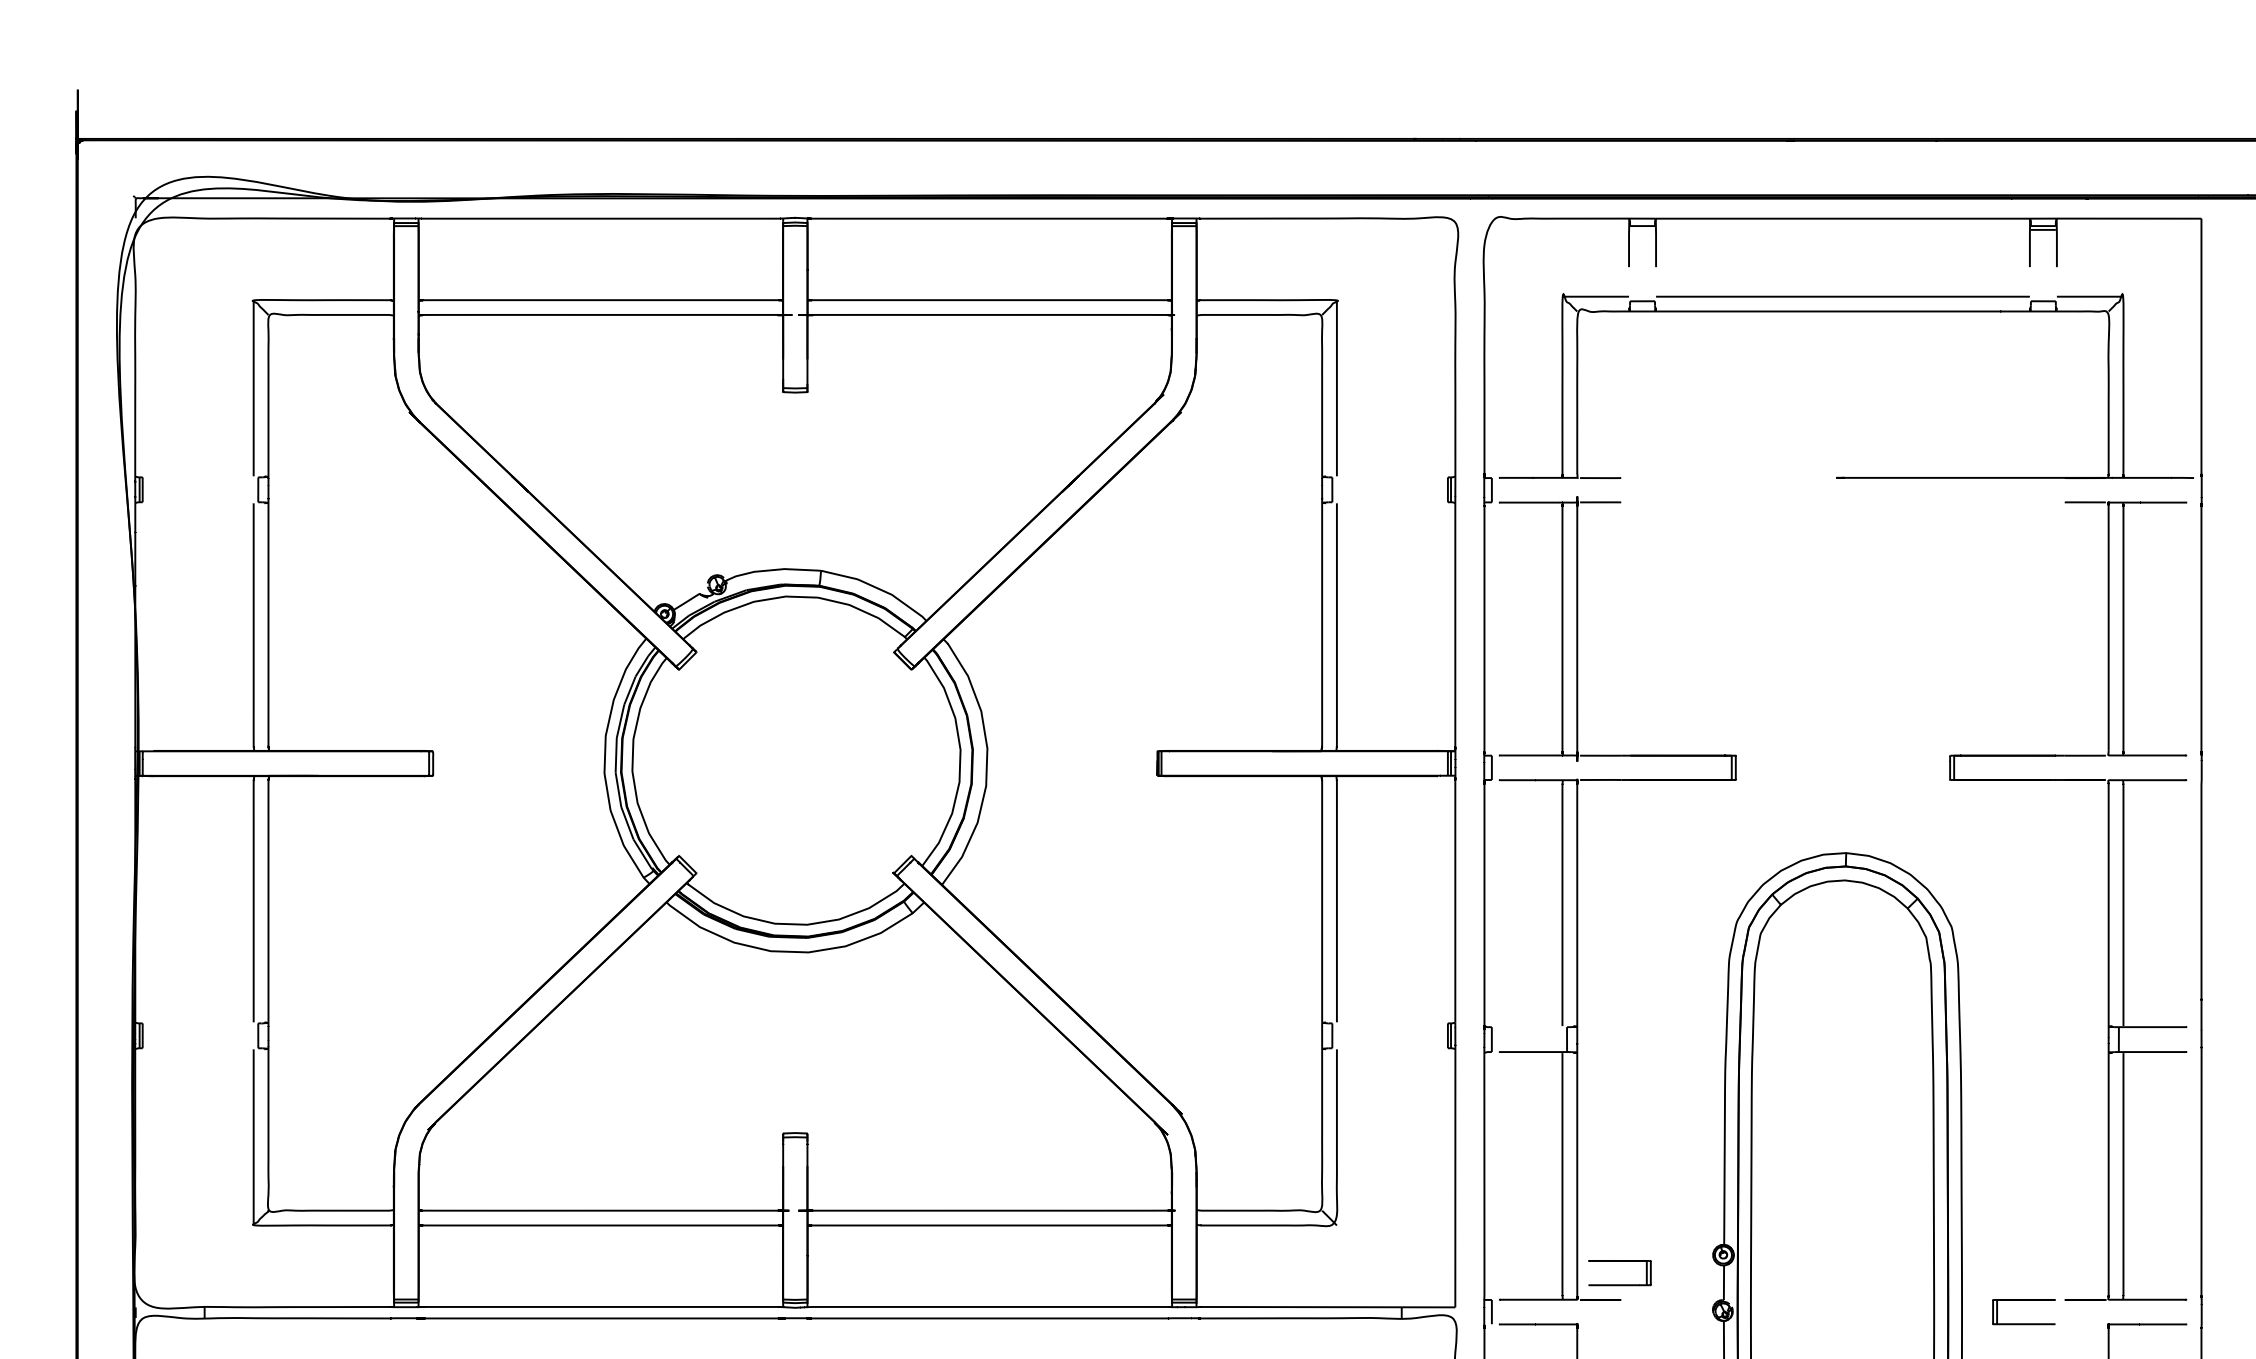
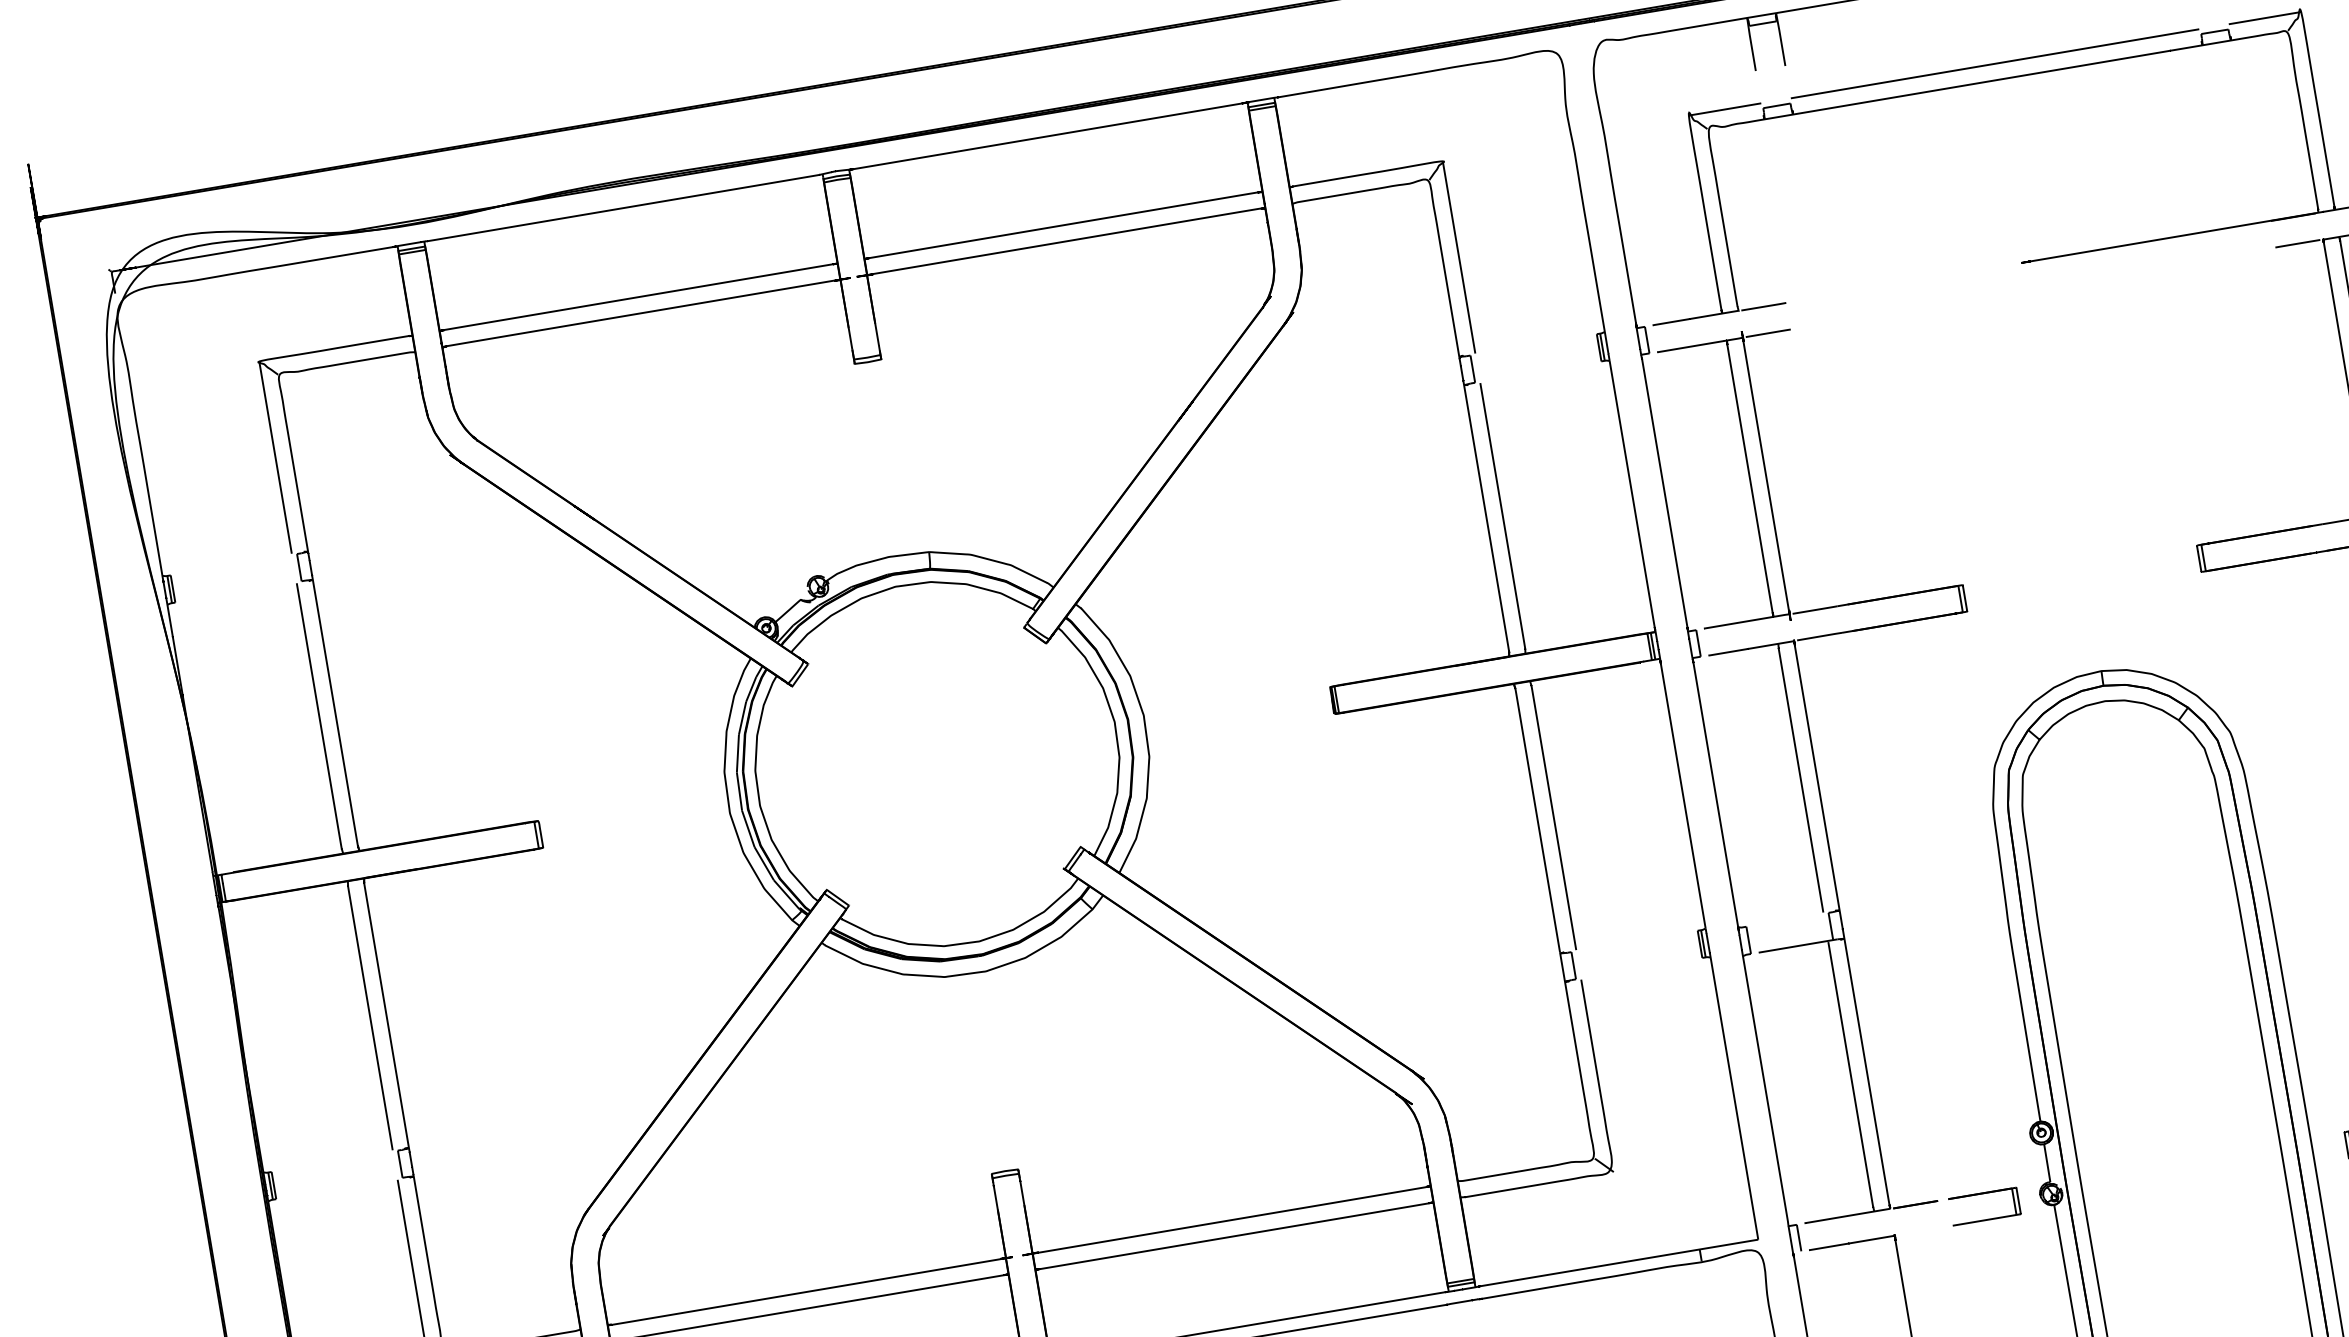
part: (1619, 1284) -> (1986, 1219), moved

